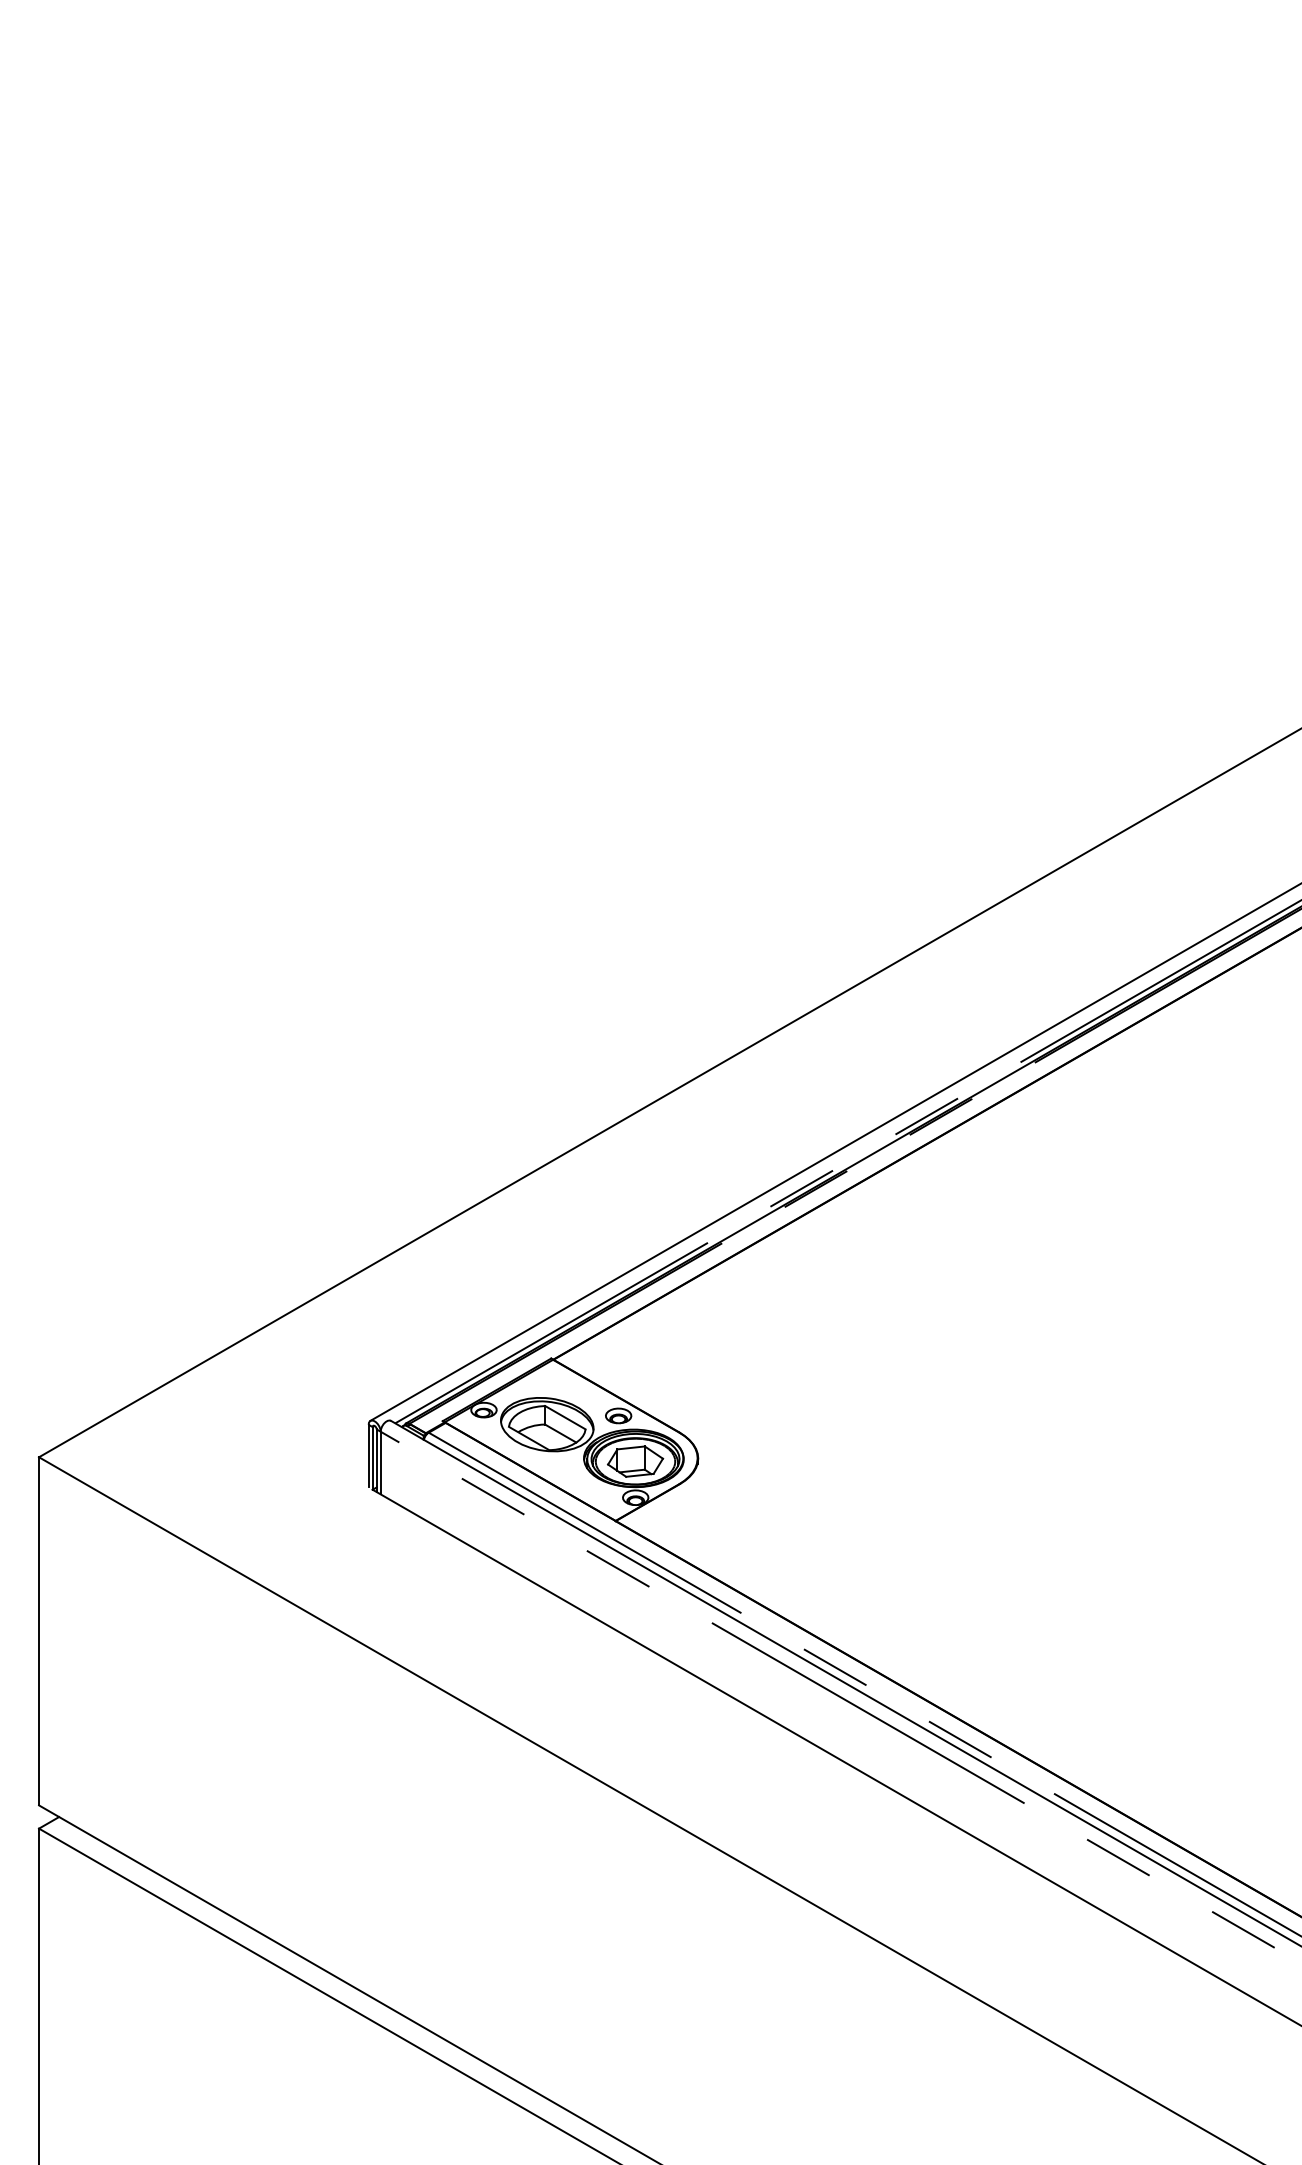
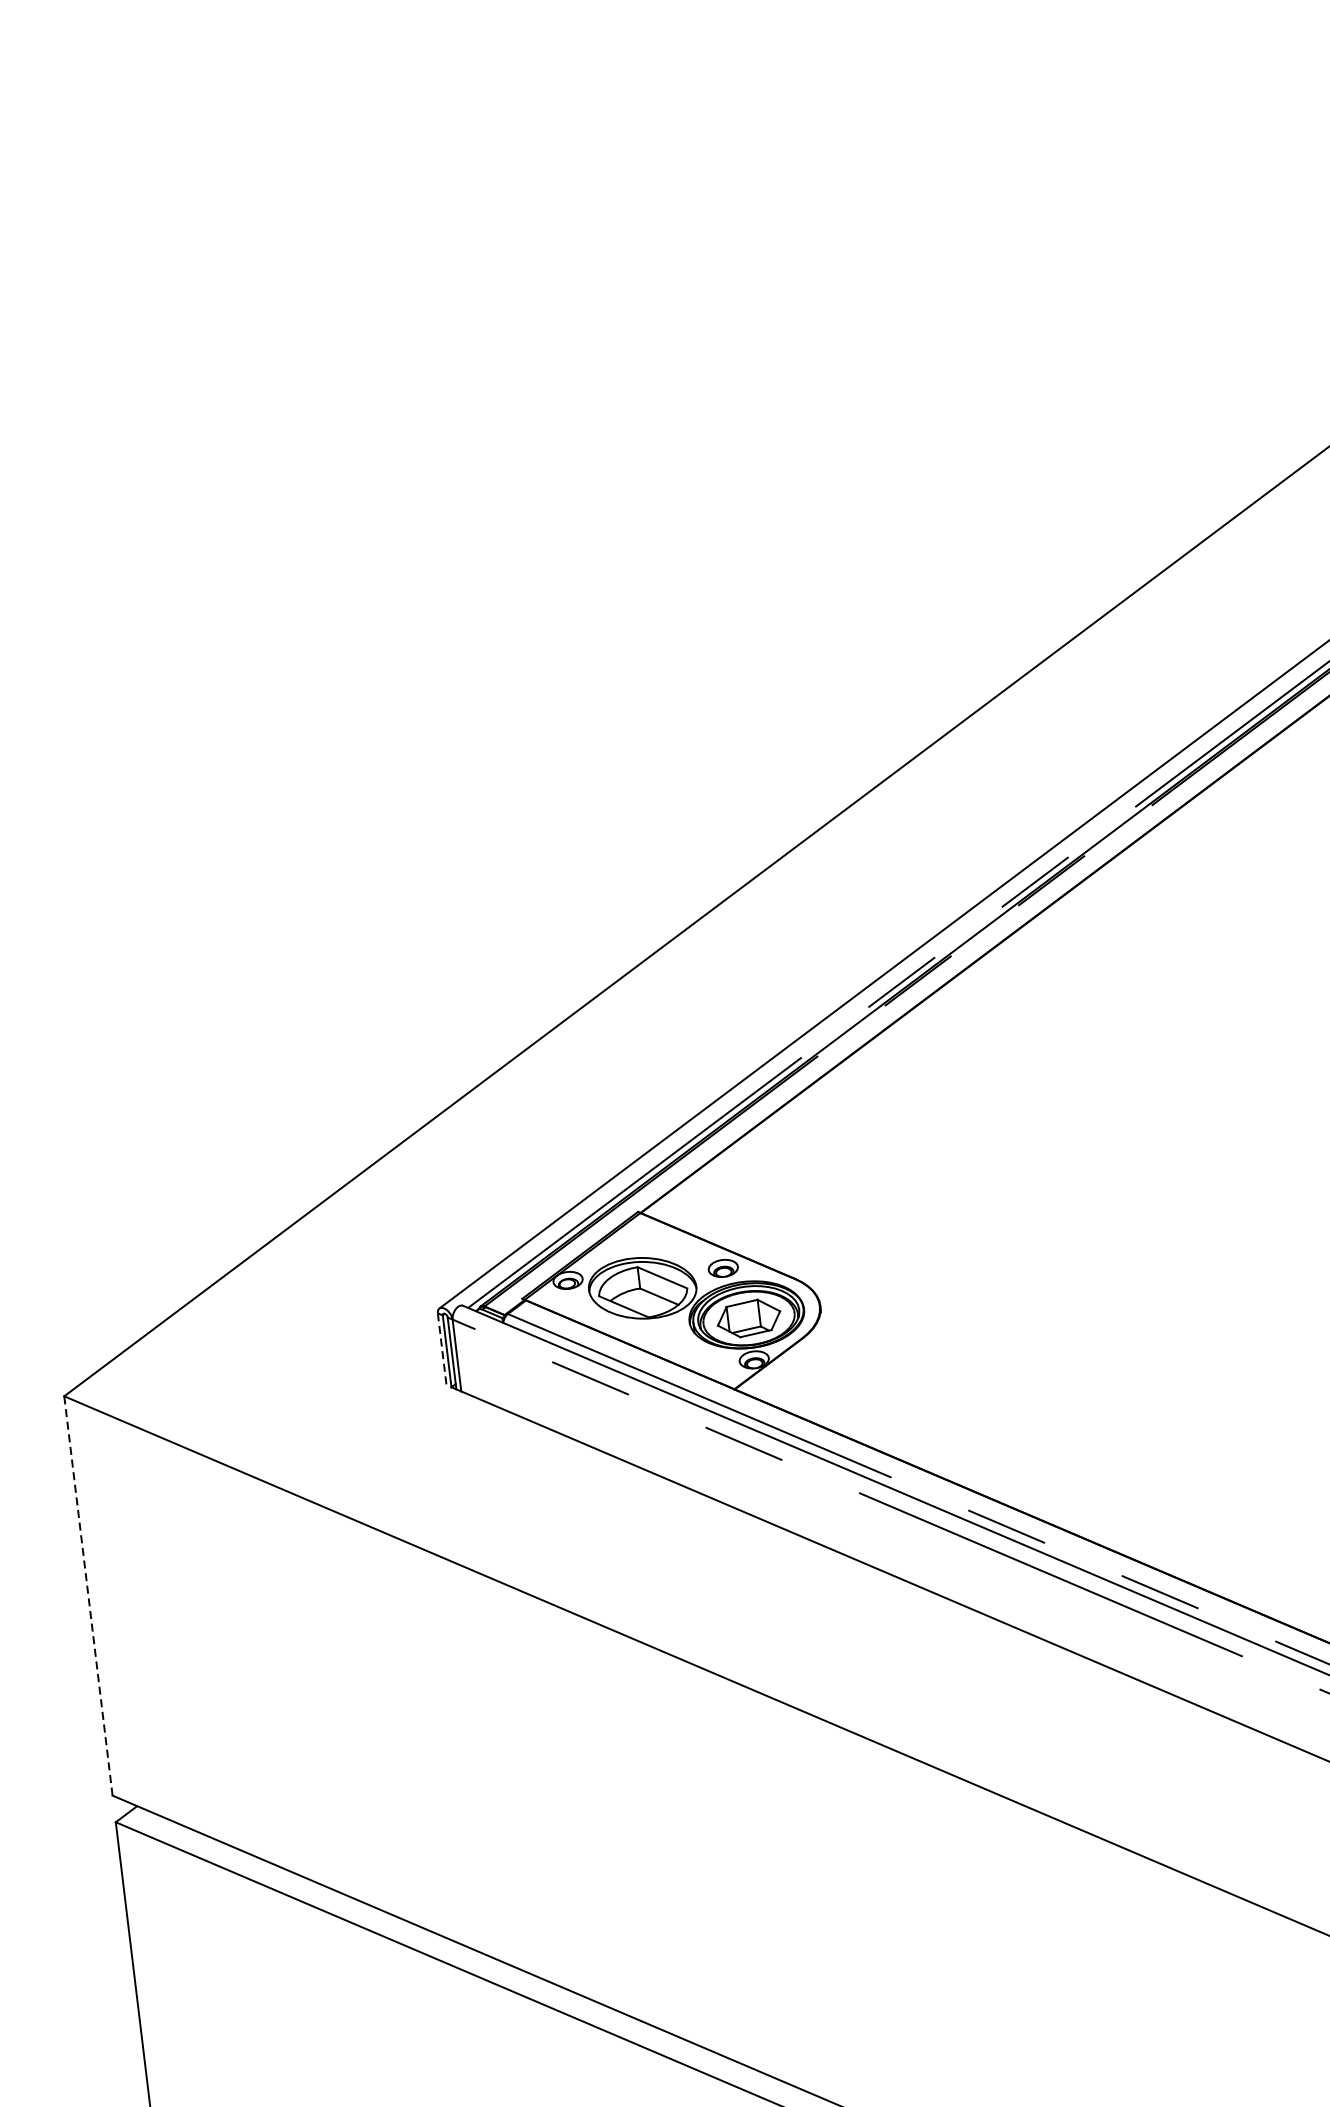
line: (368, 1456) -> (442, 1349), solid -> dashed
line: (39, 1630) -> (88, 1594), solid -> dashed

